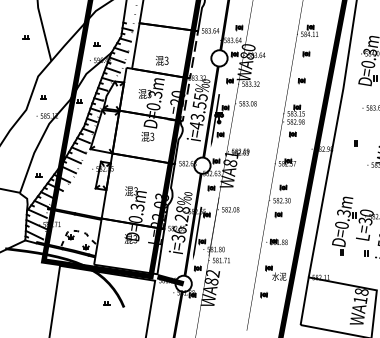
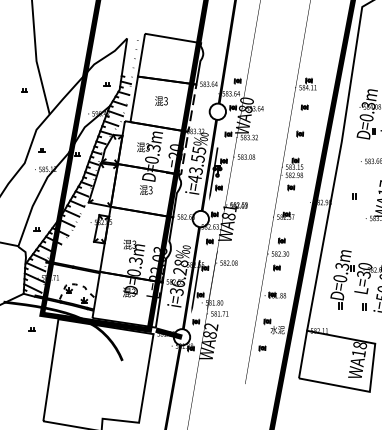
part: (96, 44) -> (106, 84), moved
text: (162, 60) -> (161, 100), moved
part: (106, 304) -> (31, 329), moved

